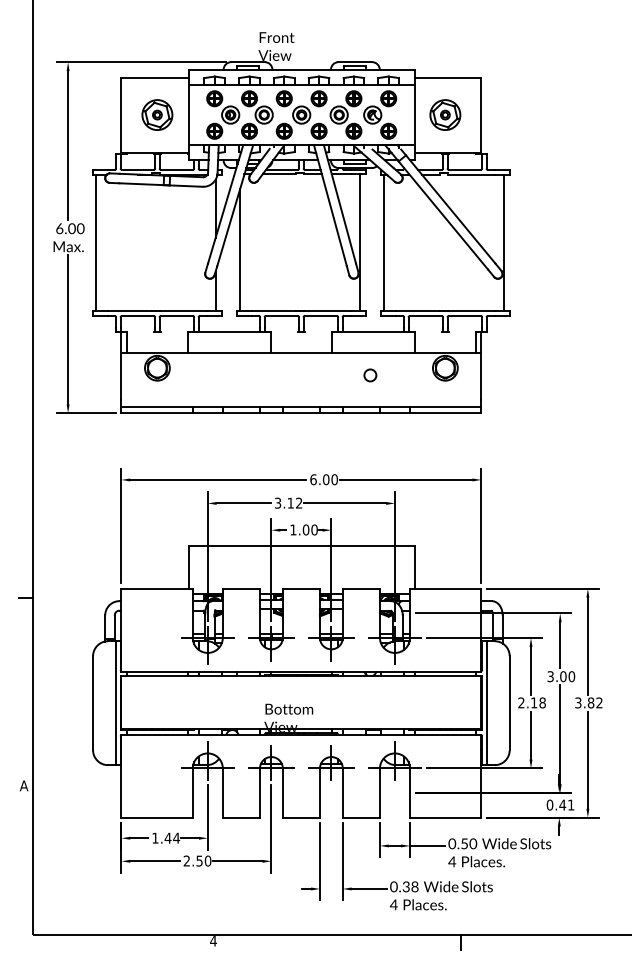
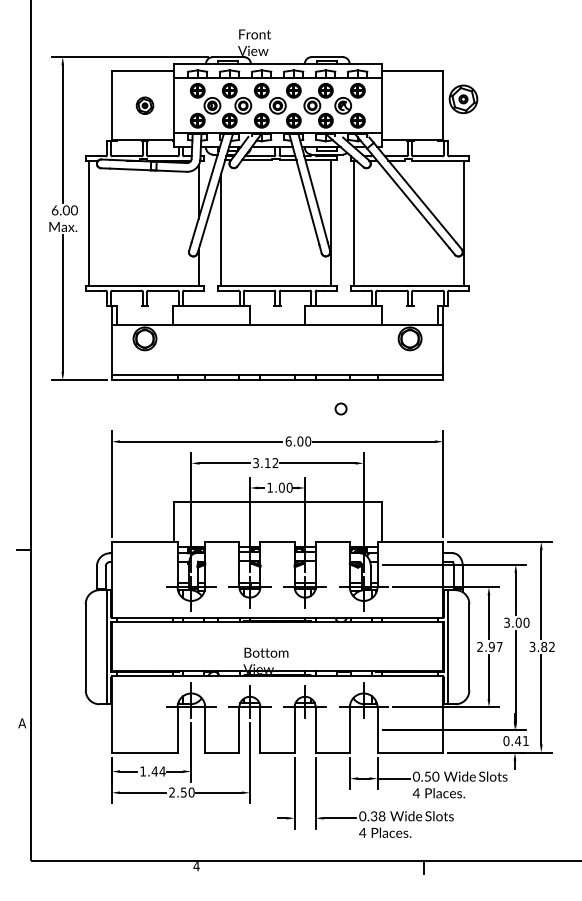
part: (157, 114) -> (145, 105), size x0.6
part: (445, 114) -> (463, 98), moved
circle: (370, 375) -> (341, 409), moved
text: (537, 702) -> (494, 646), 2.18 -> 2.97

